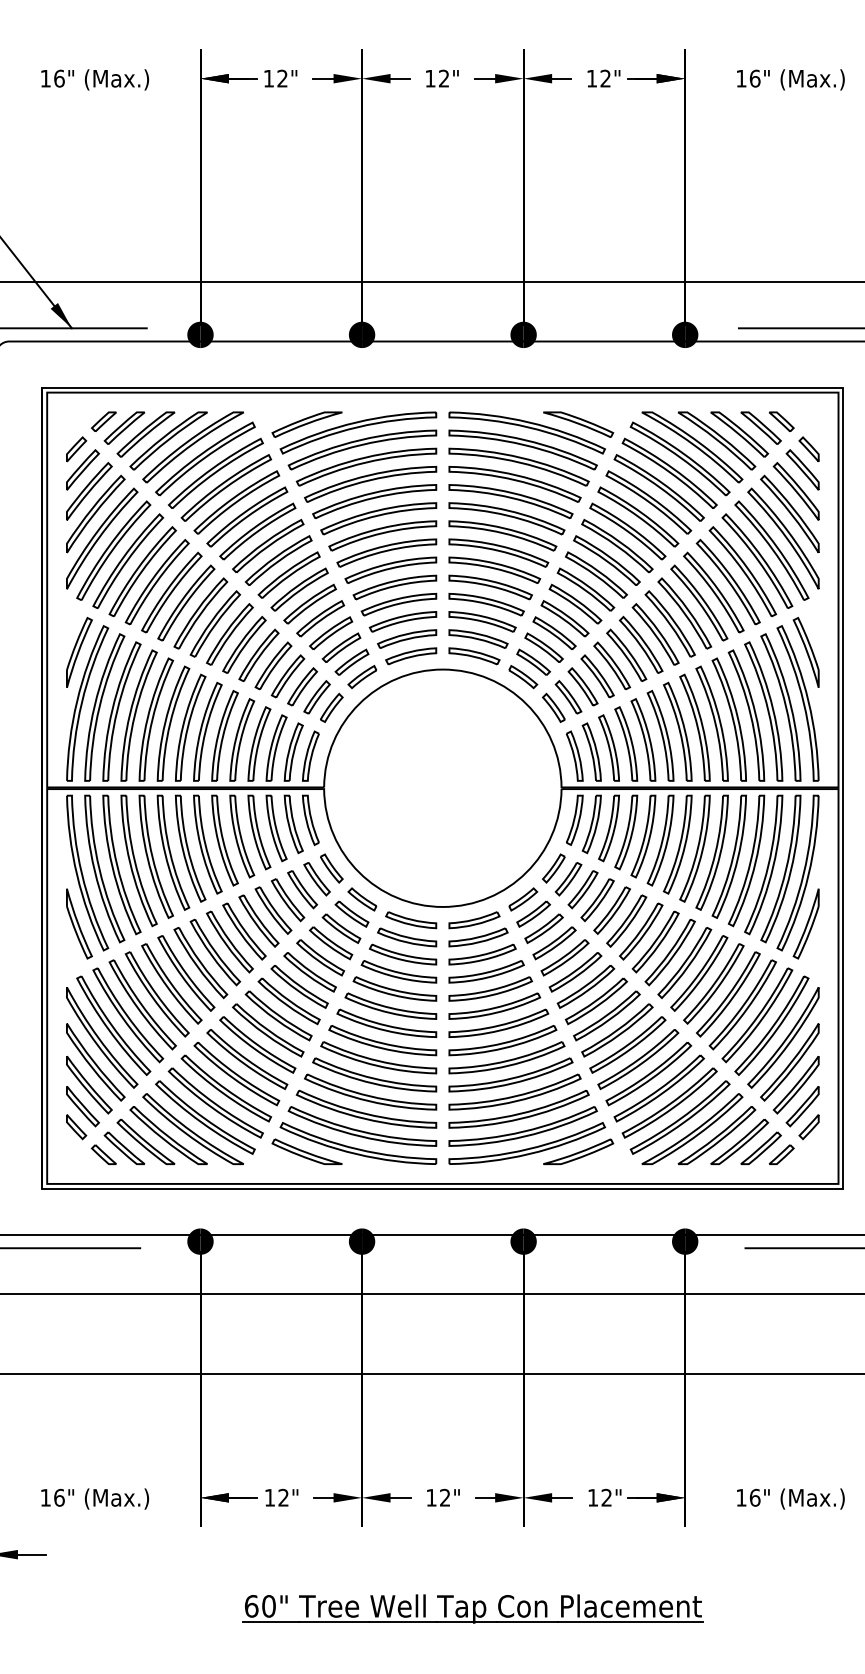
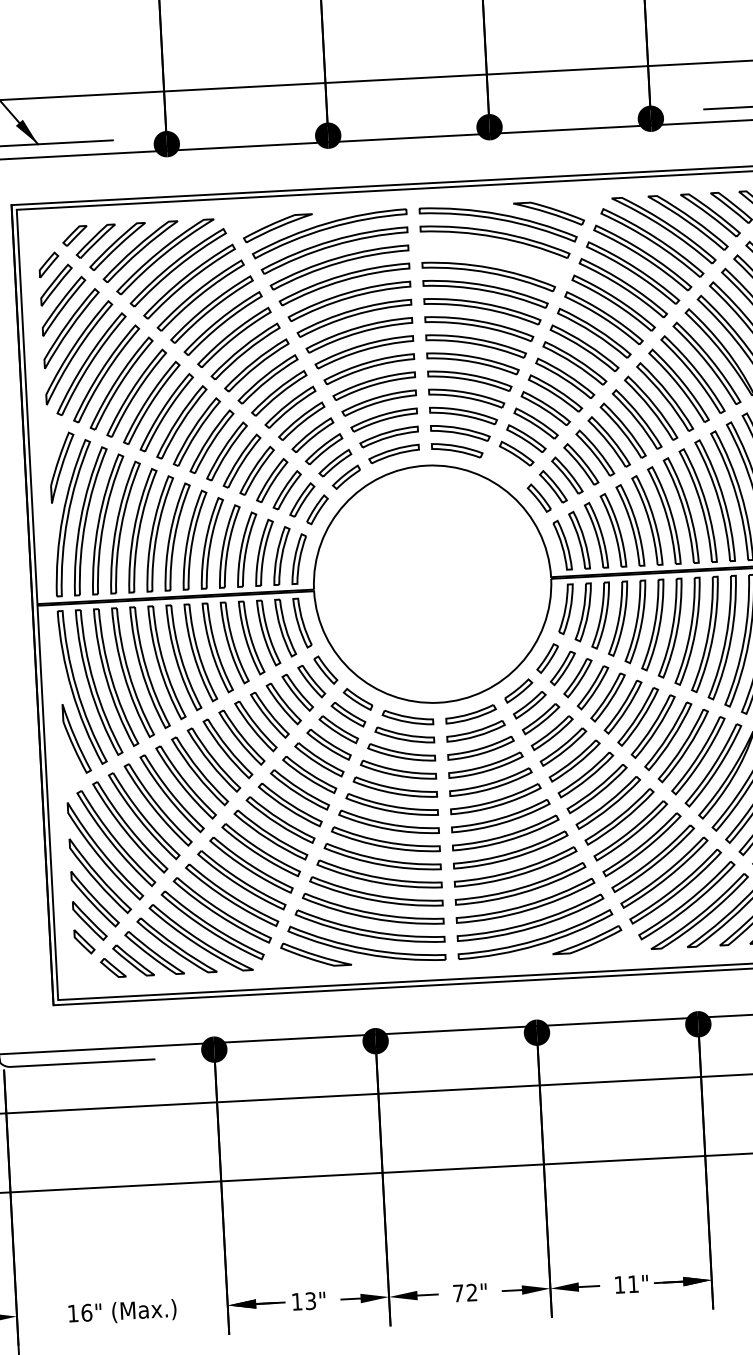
part: (518, 466) -> (491, 258), removed
part: (523, 677) -> (507, 469), removed
text: (283, 1497) -> (310, 1300), 12" -> 13"
text: (431, 1497) -> (458, 1293), 12" -> 72"
text: (606, 1497) -> (633, 1283), 12" -> 11"

